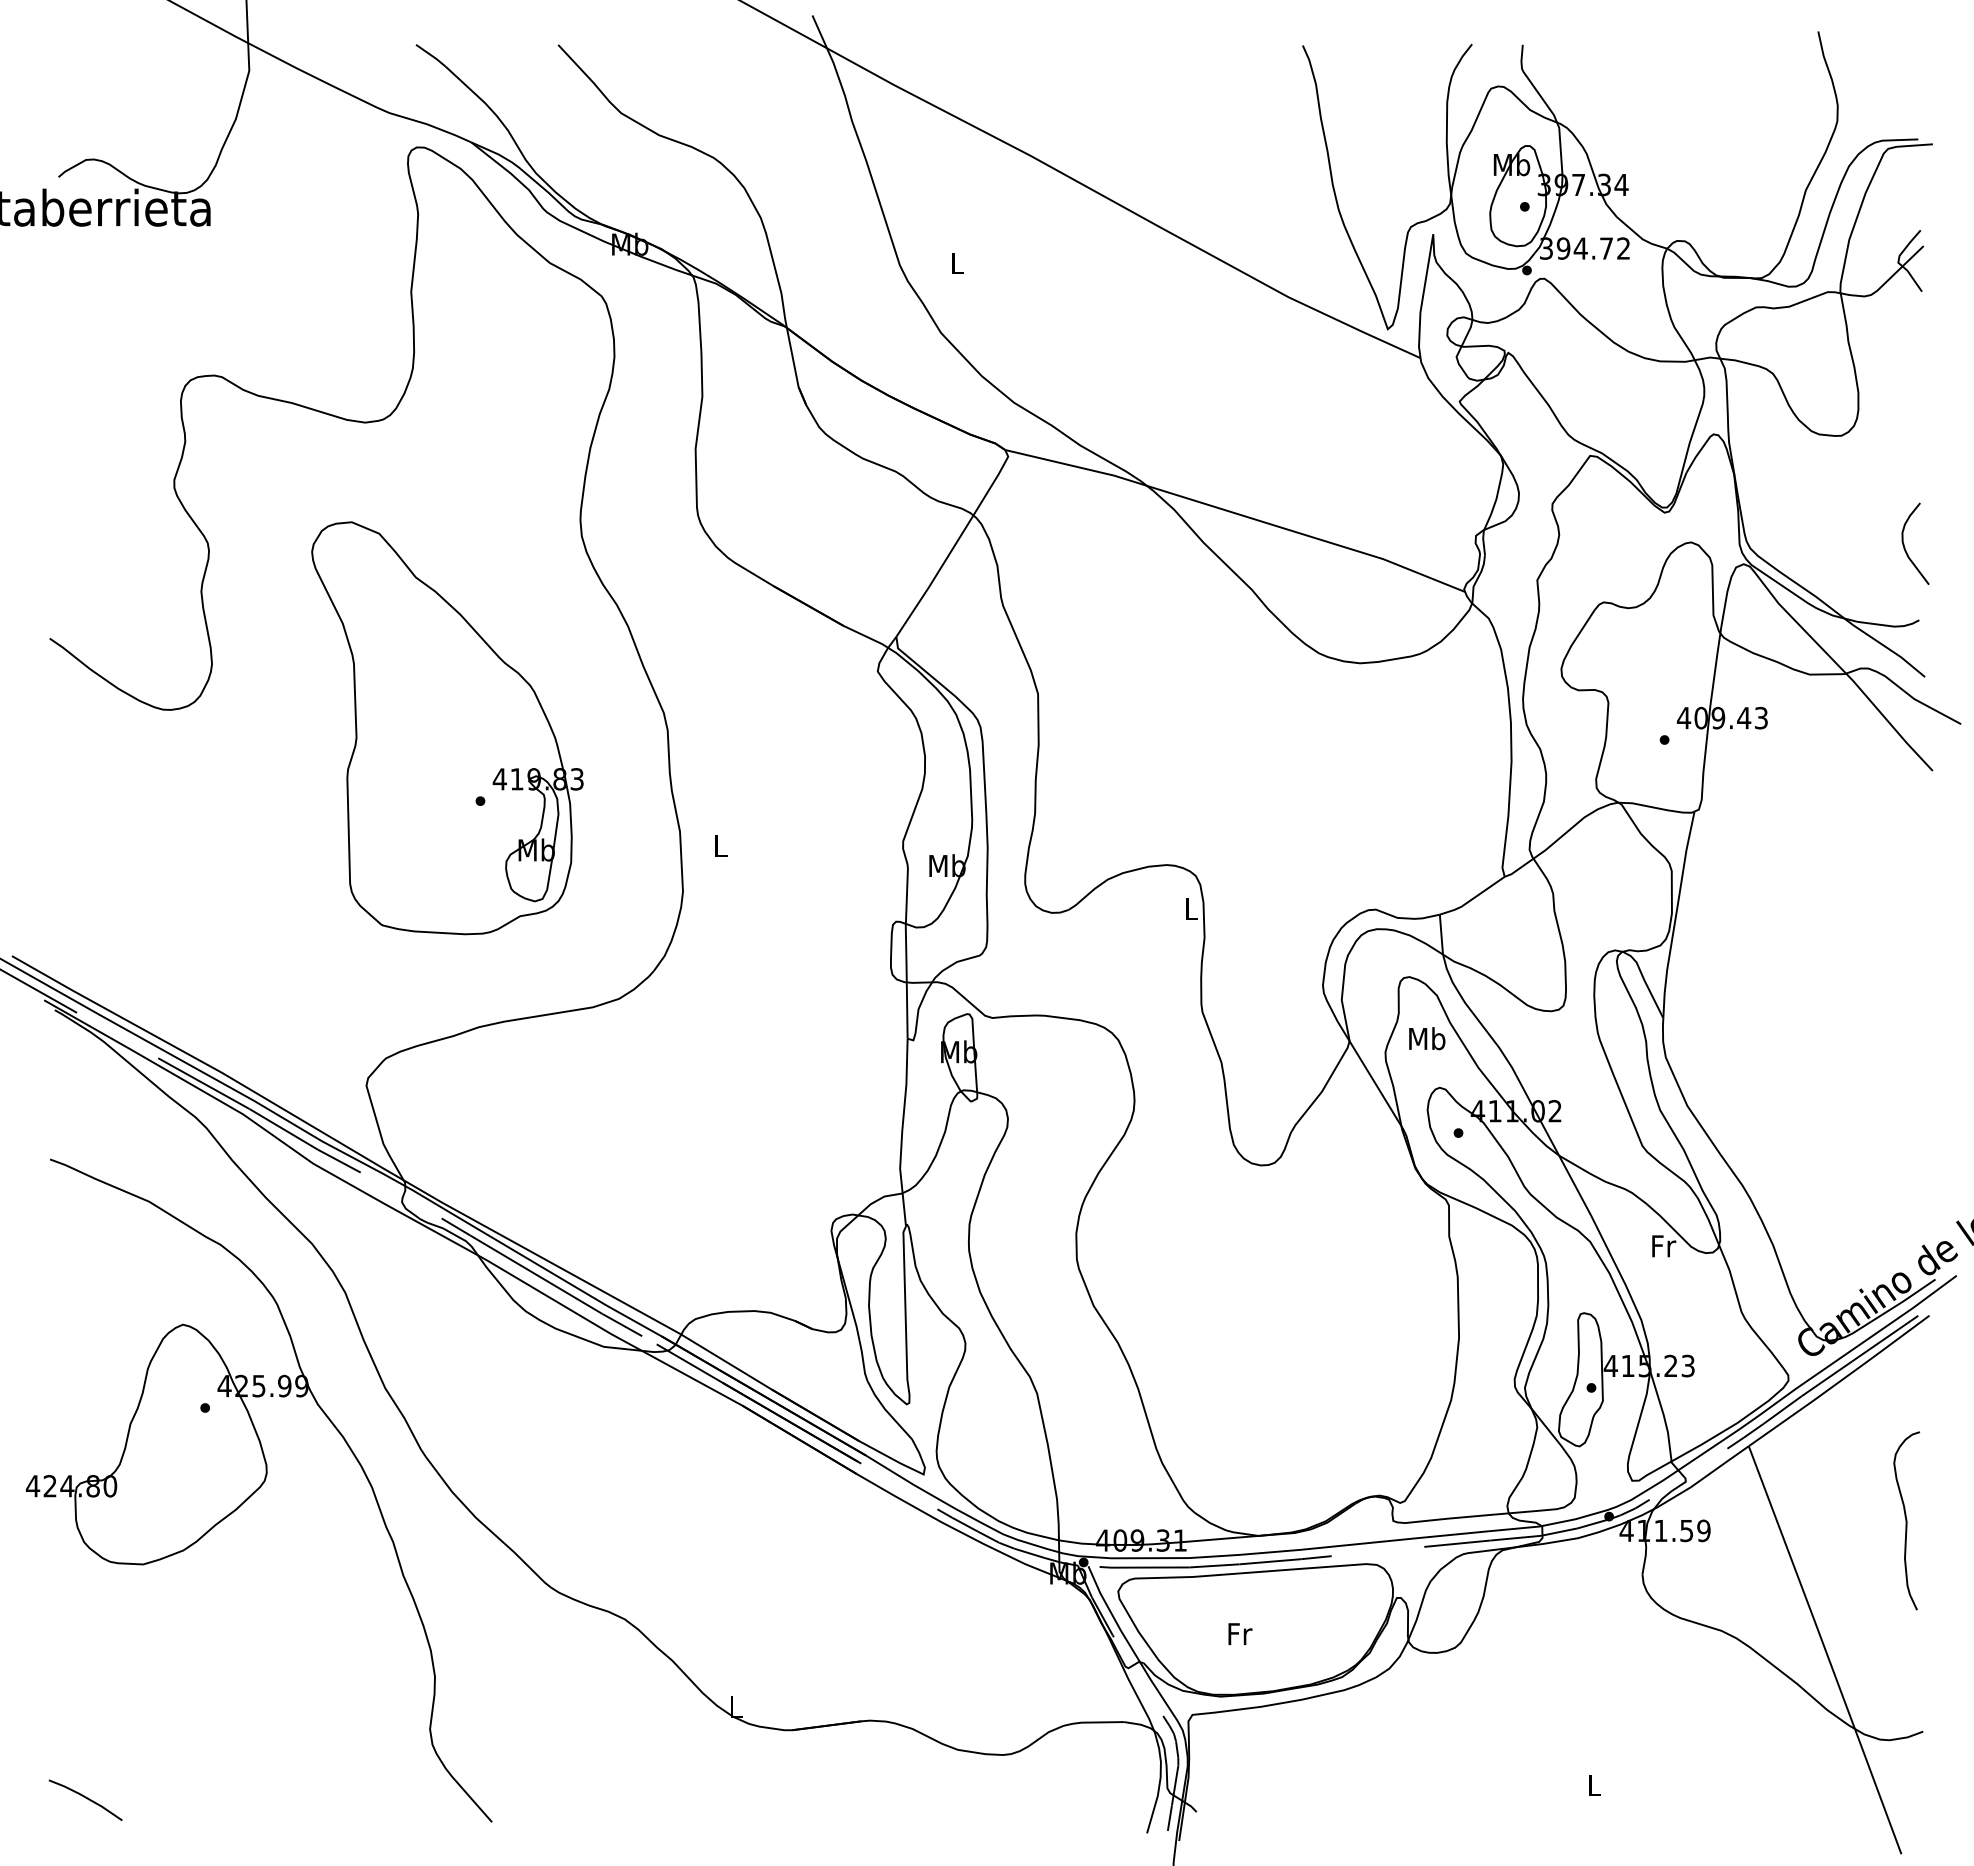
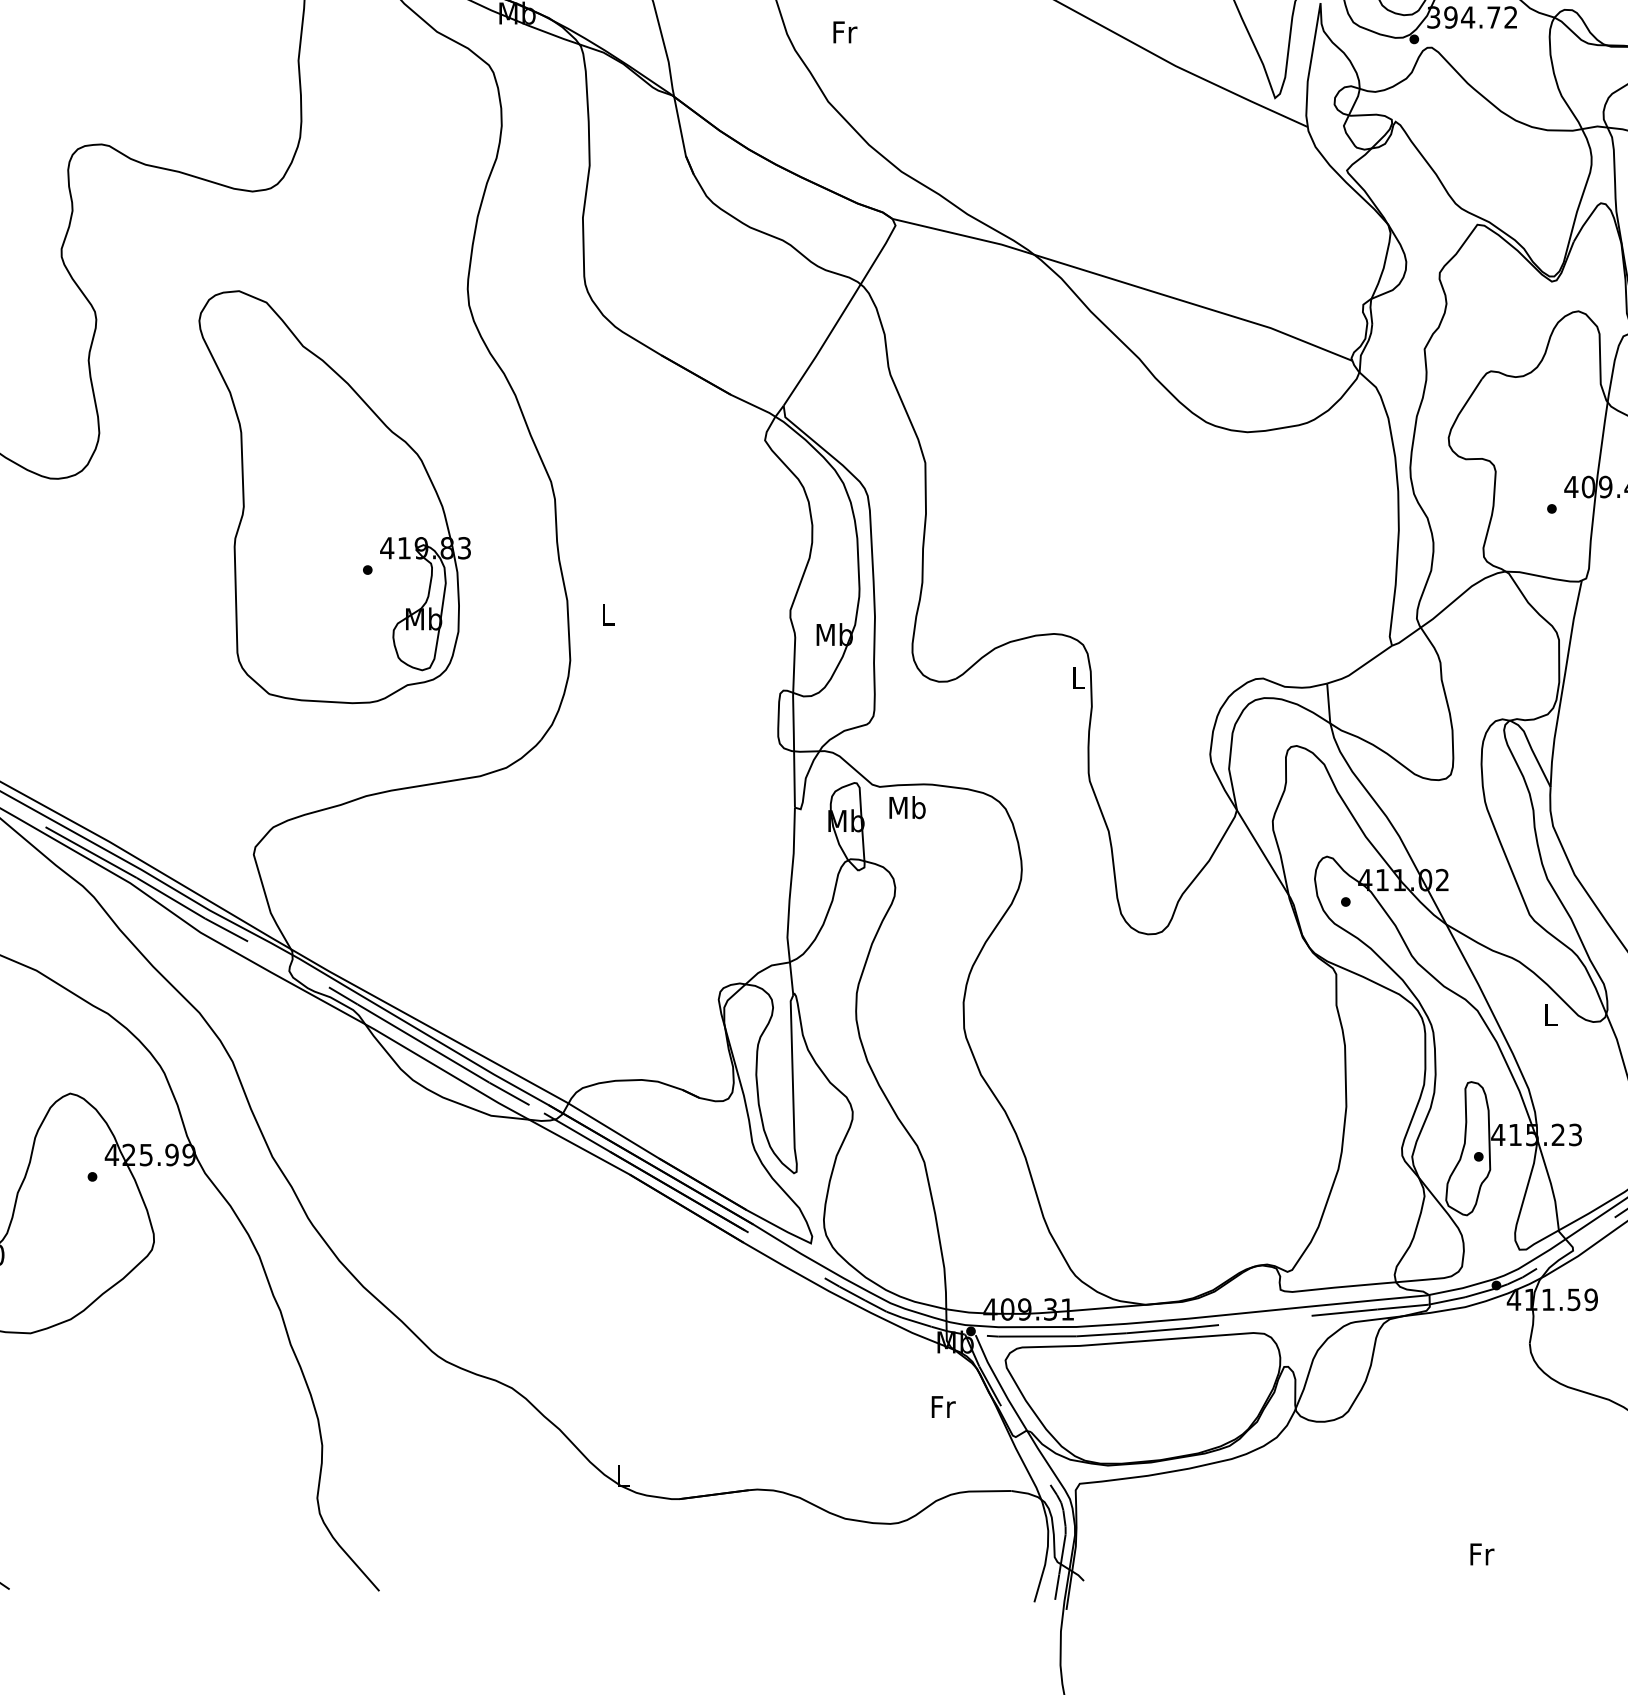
text: (958, 263) -> (845, 32), L -> Fr
text: (1427, 1038) -> (907, 807), moved
text: (1664, 1246) -> (1551, 1015), Fr -> L
text: (1240, 1633) -> (943, 1406), moved
text: (1595, 1785) -> (1482, 1554), L -> Fr

